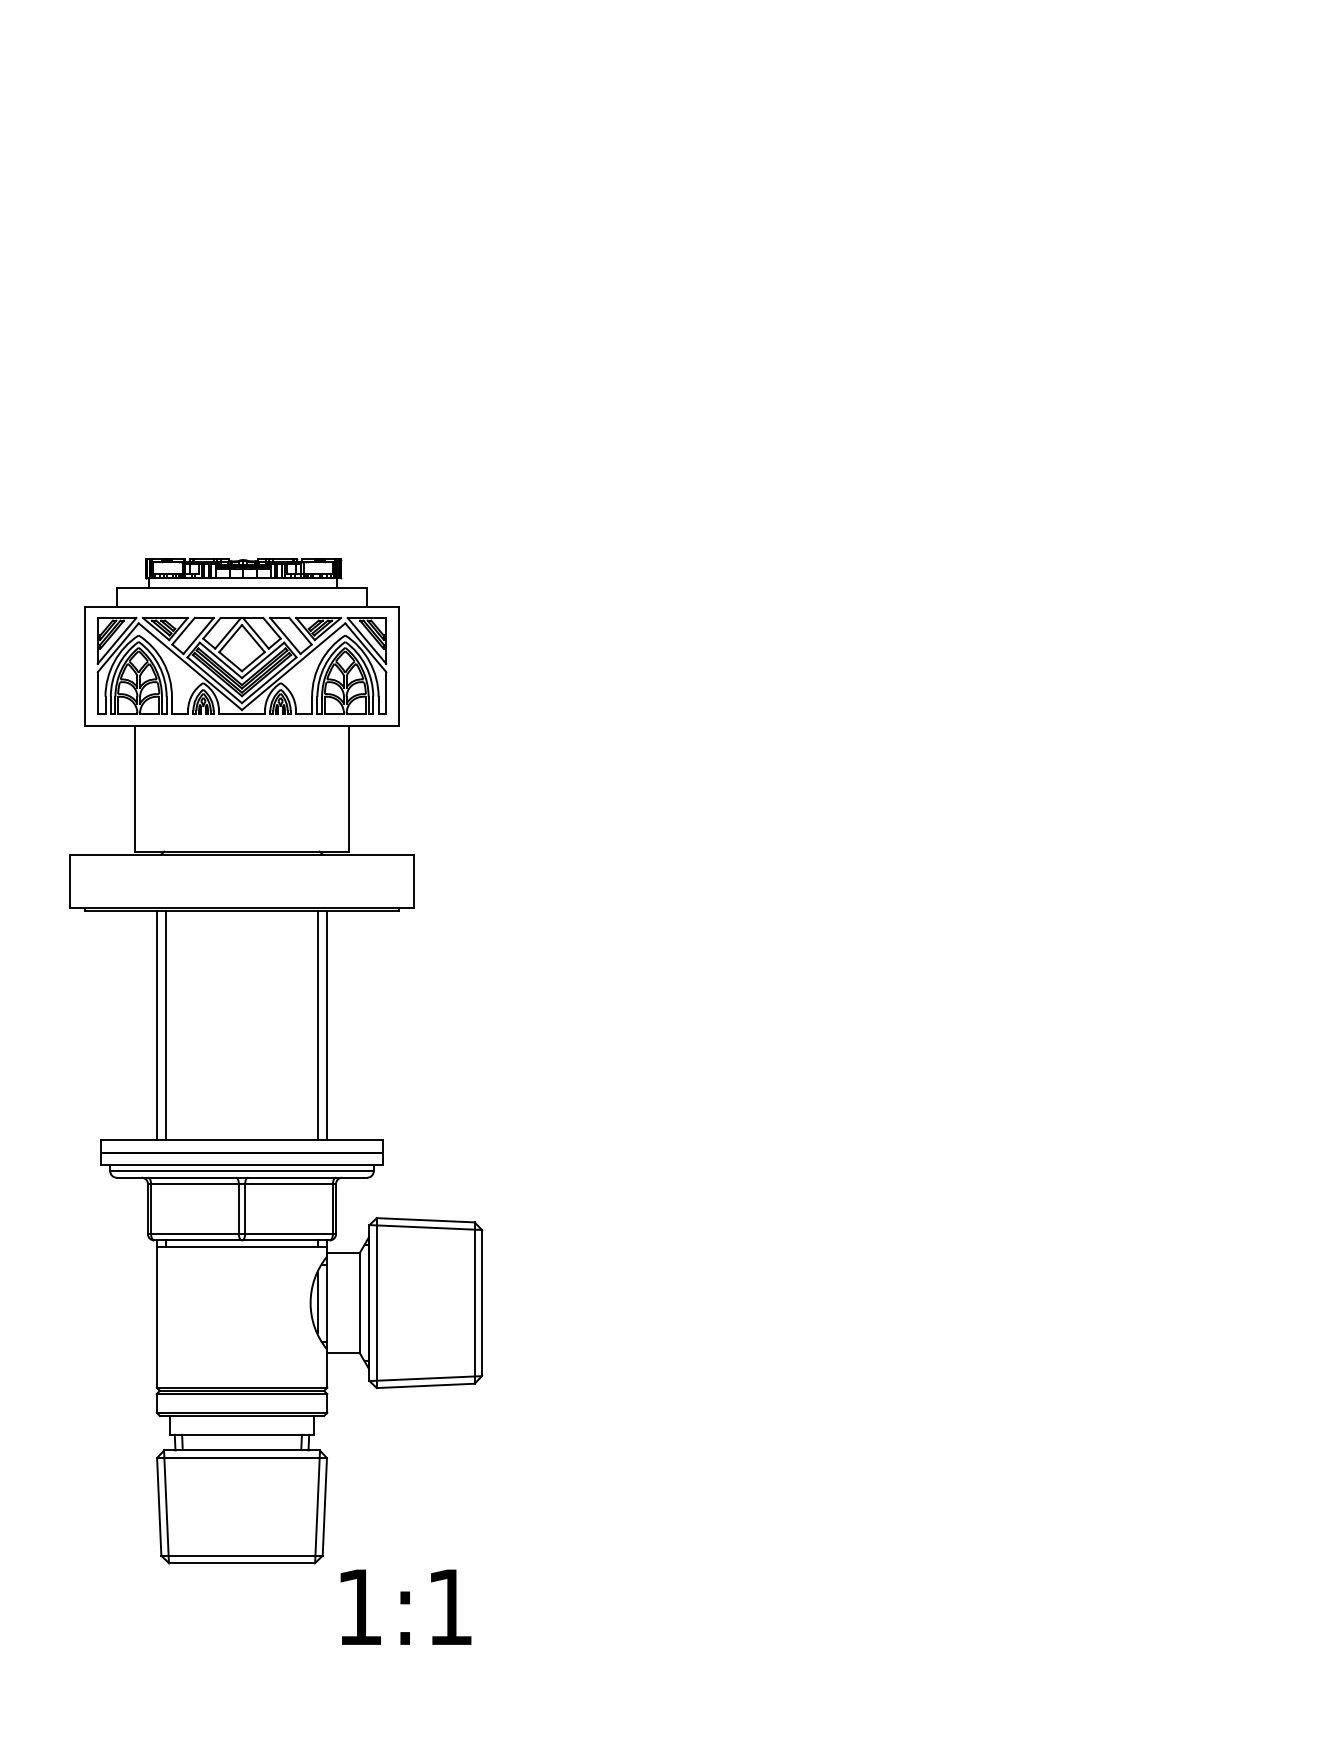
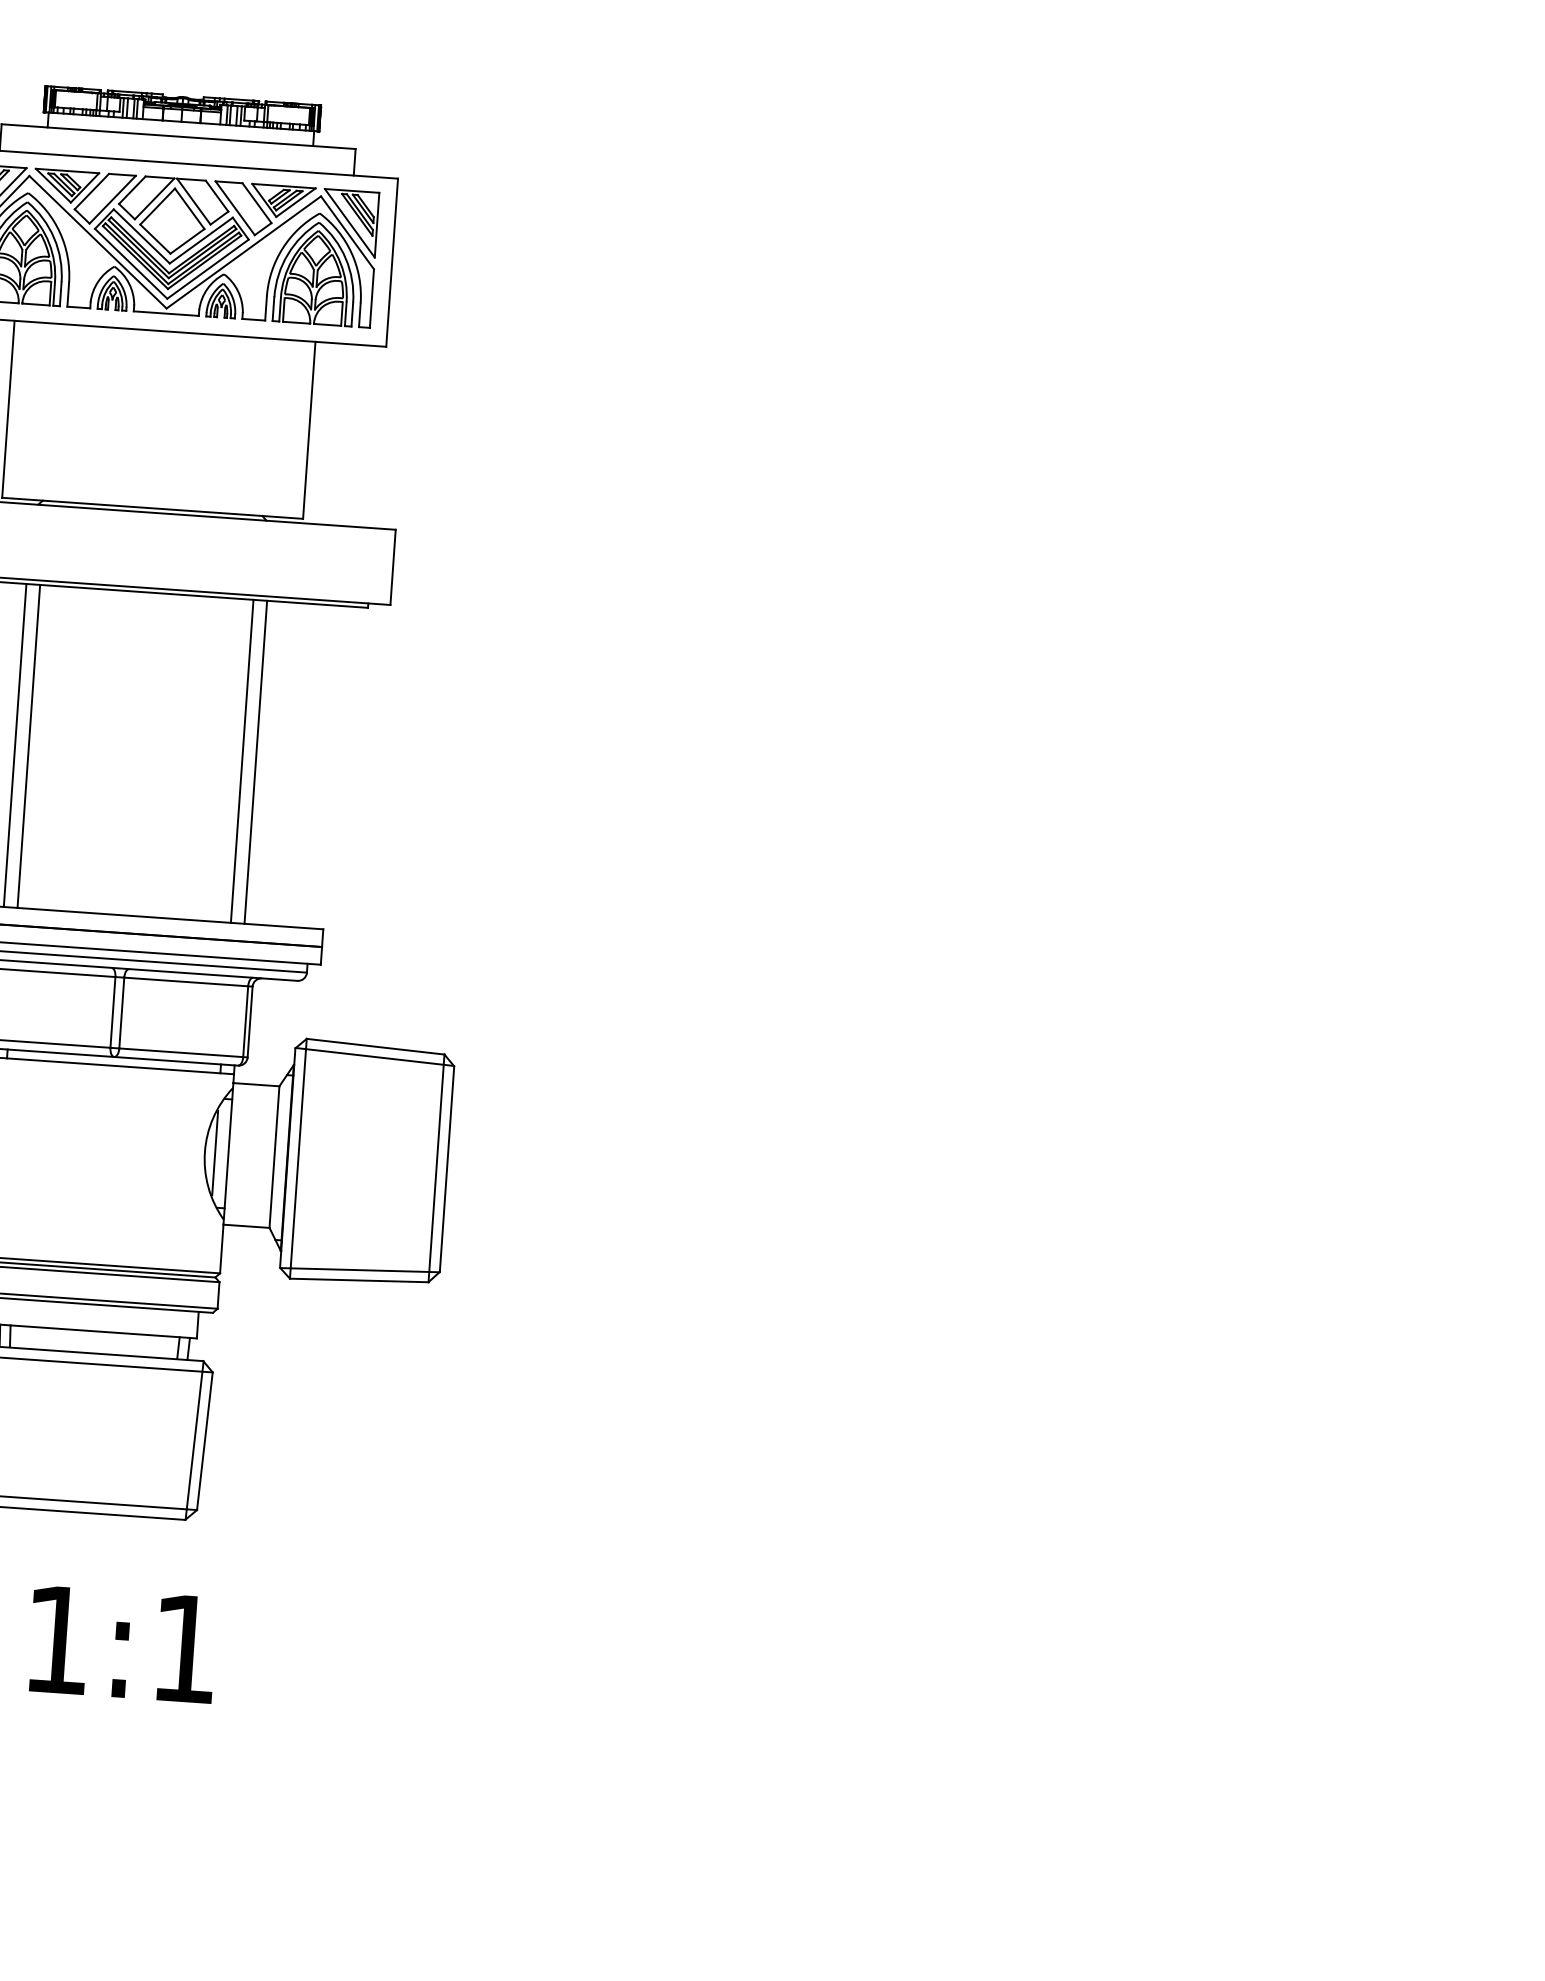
text: (405, 1606) -> (122, 1643), moved

